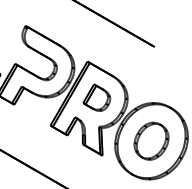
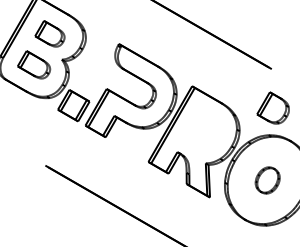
part: (96, 97) -> (272, 107), moved
part: (151, 141) -> (267, 180), size x0.6

